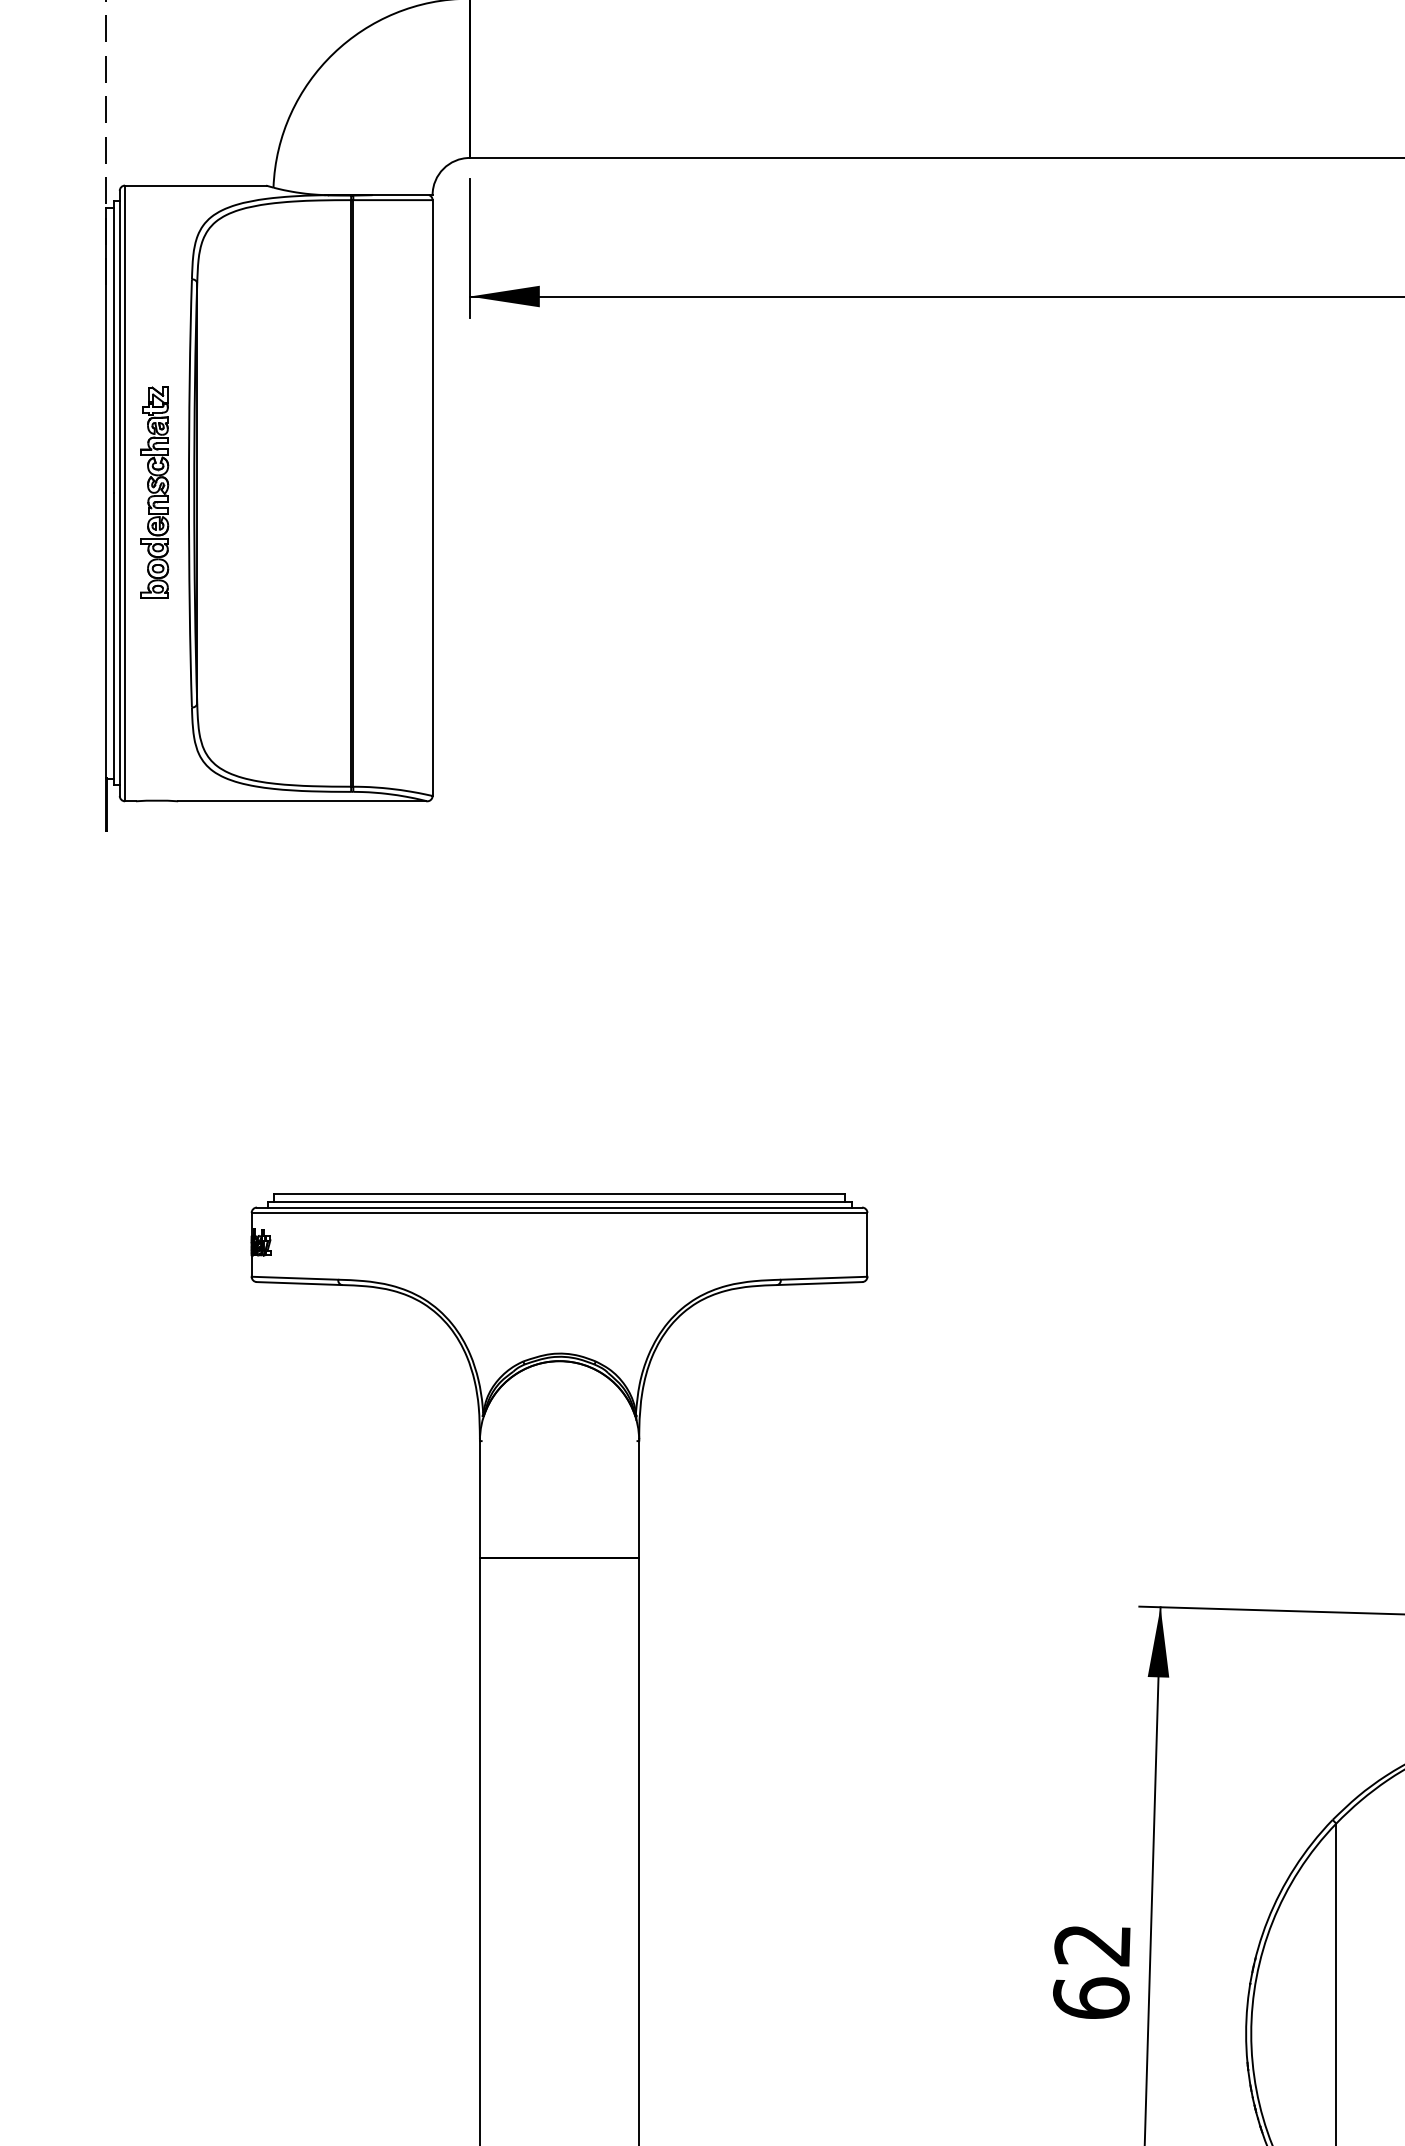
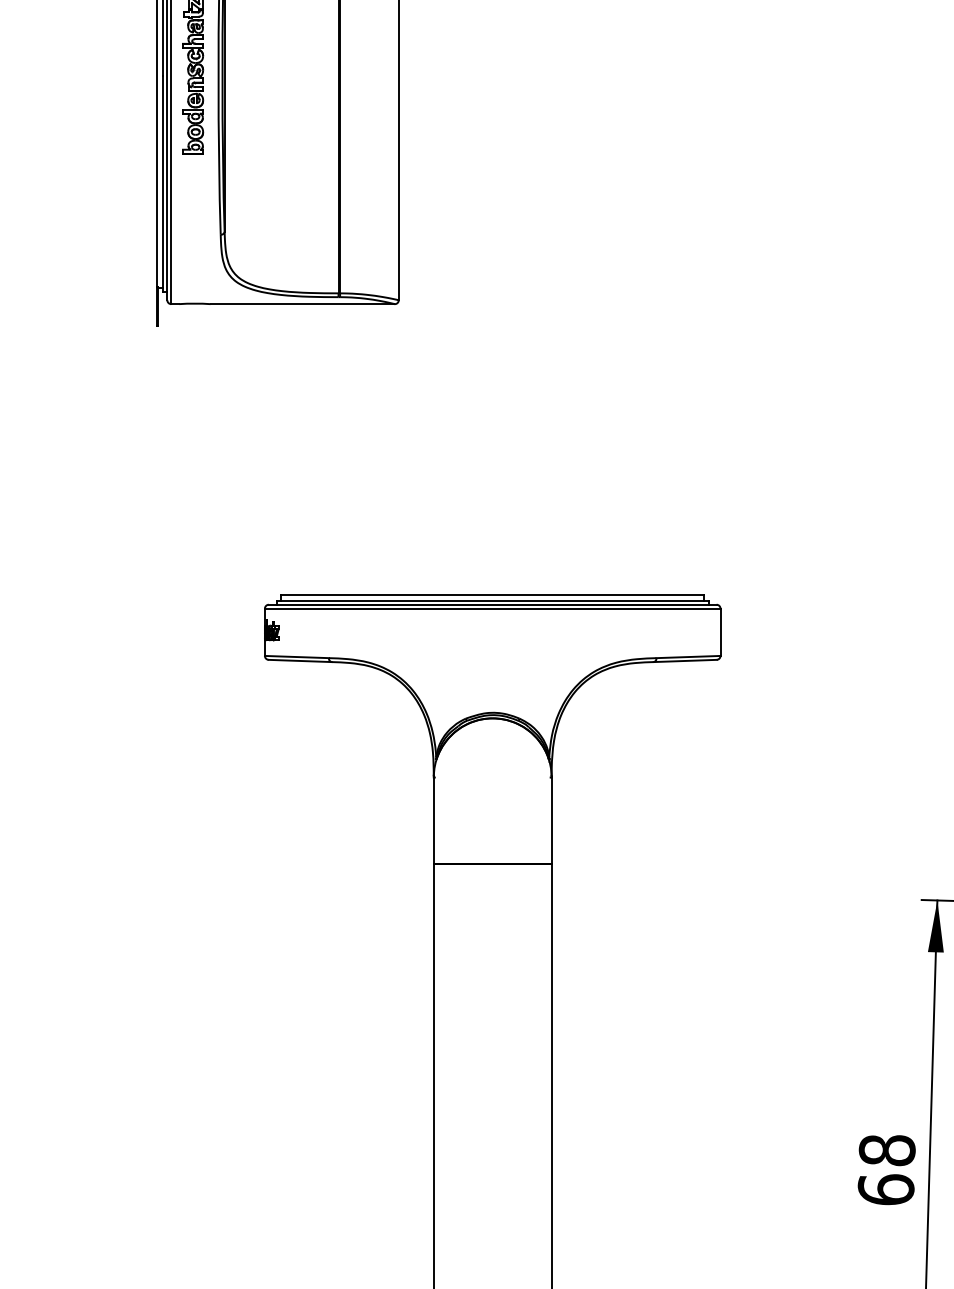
text: (1092, 1945) -> (887, 1150), 62 -> 68

